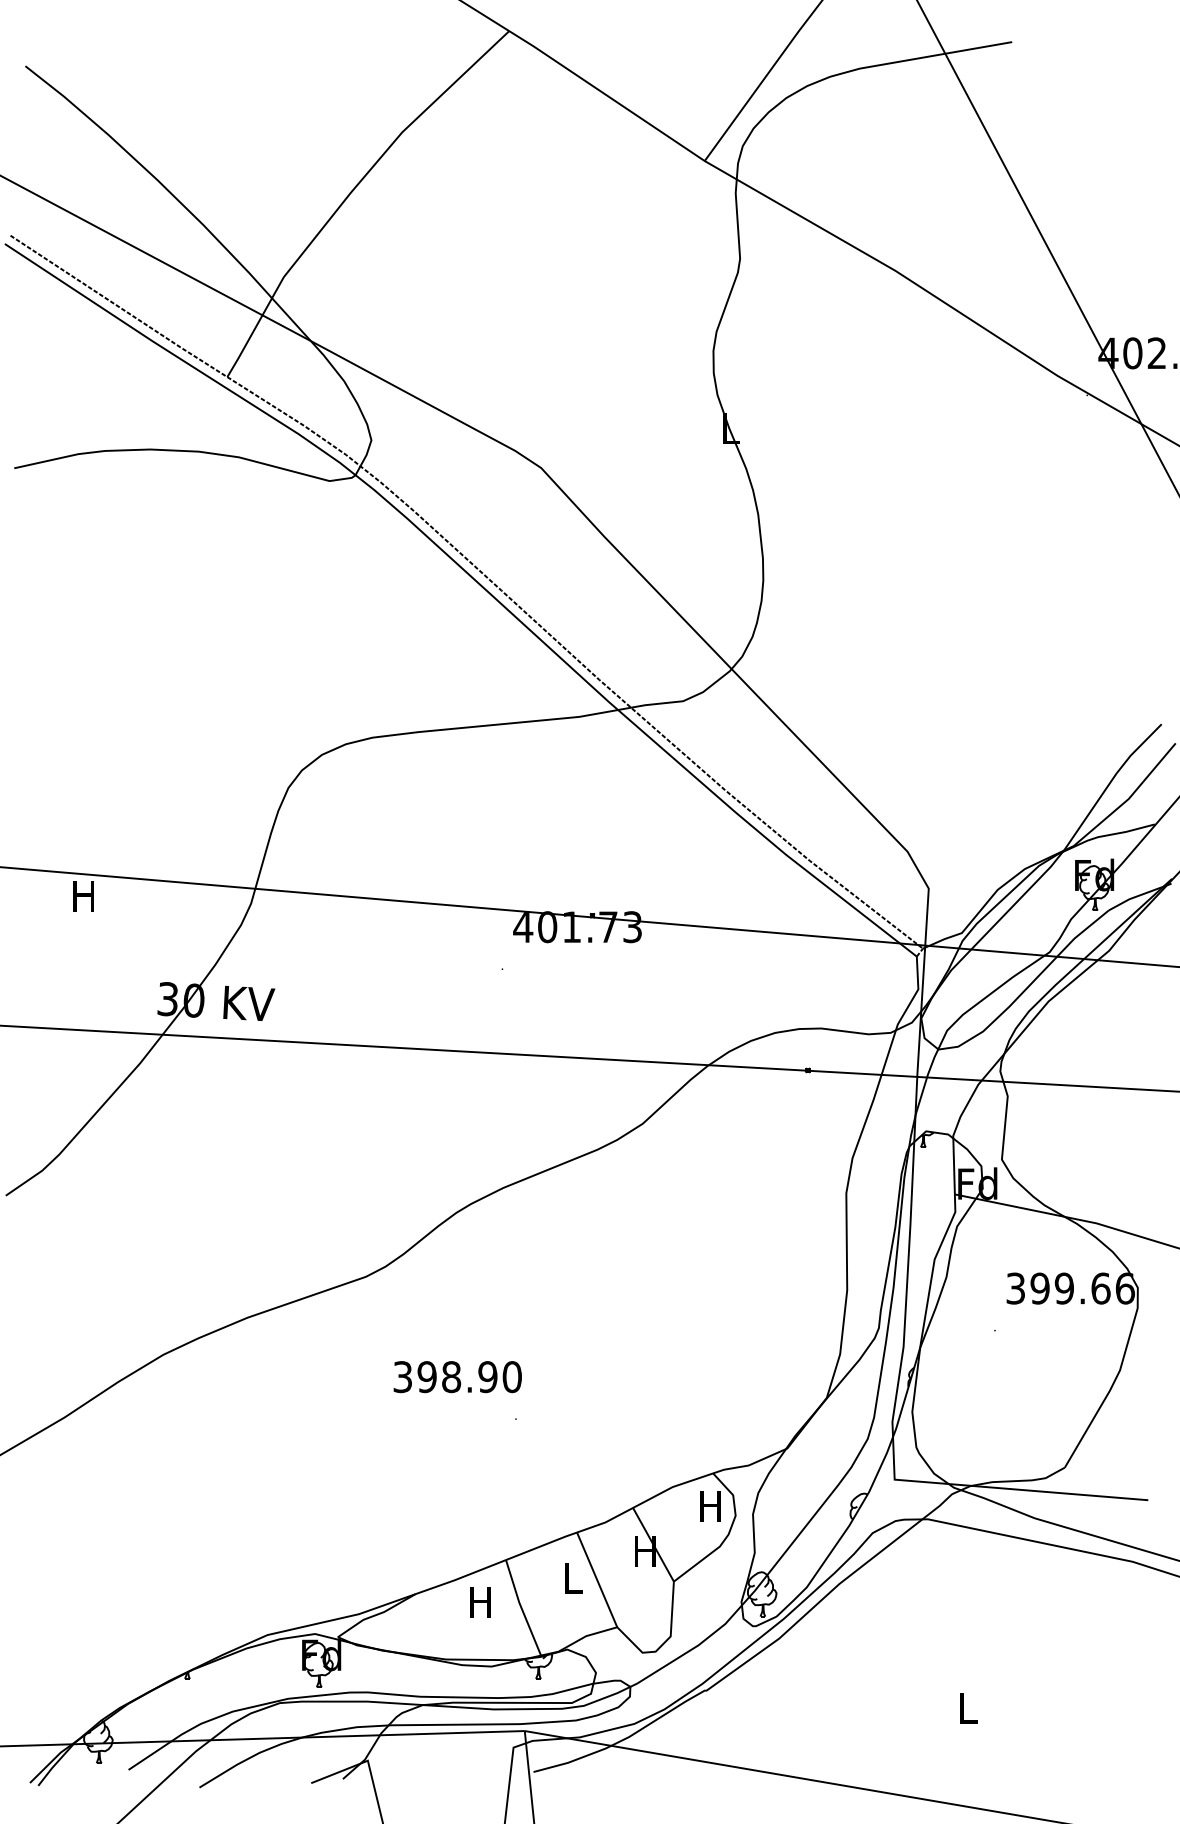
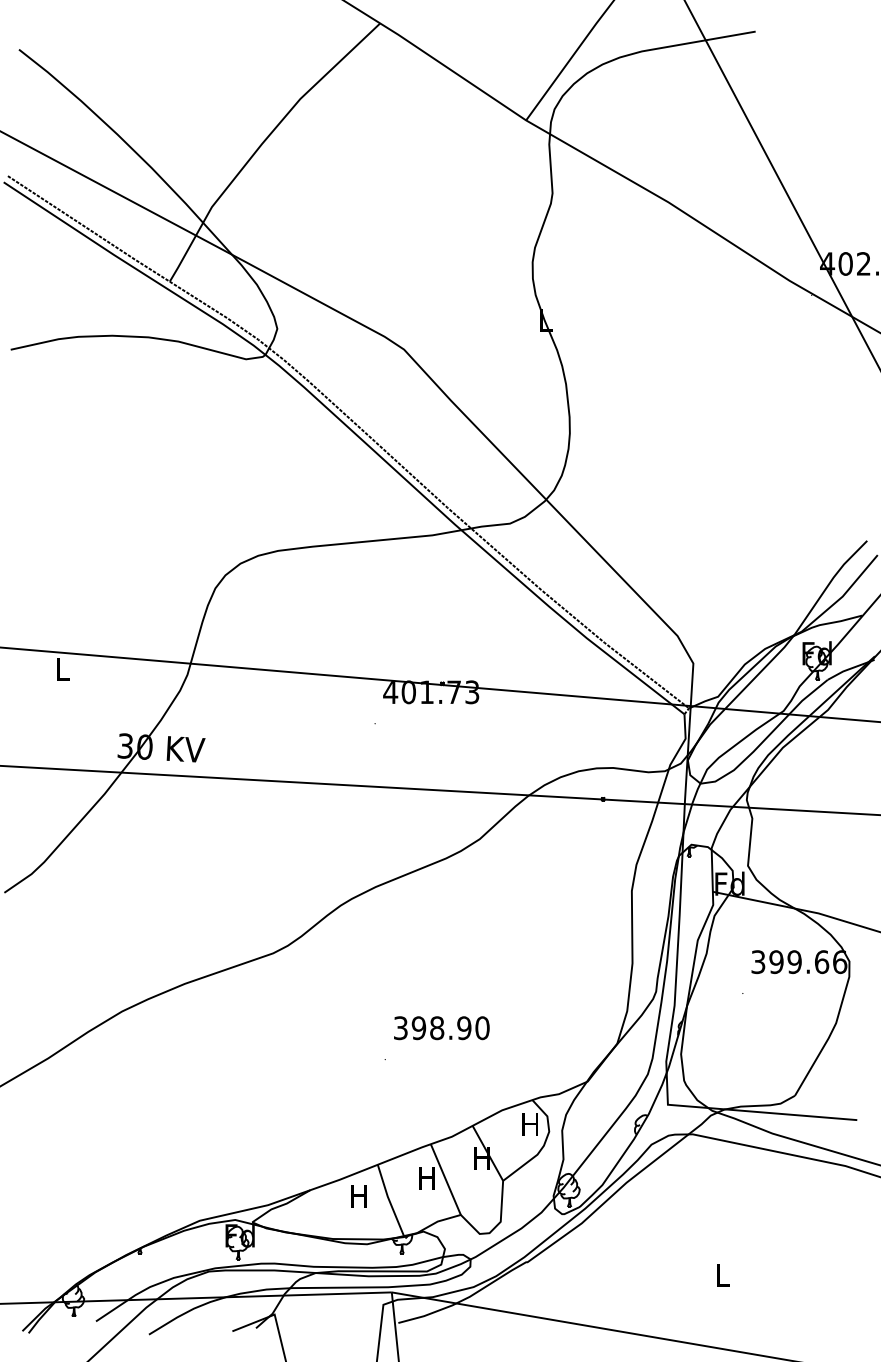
text: (83, 896) -> (62, 669), H -> L
text: (457, 1377) -> (441, 1028), moved
text: (572, 1578) -> (427, 1178), L -> H

